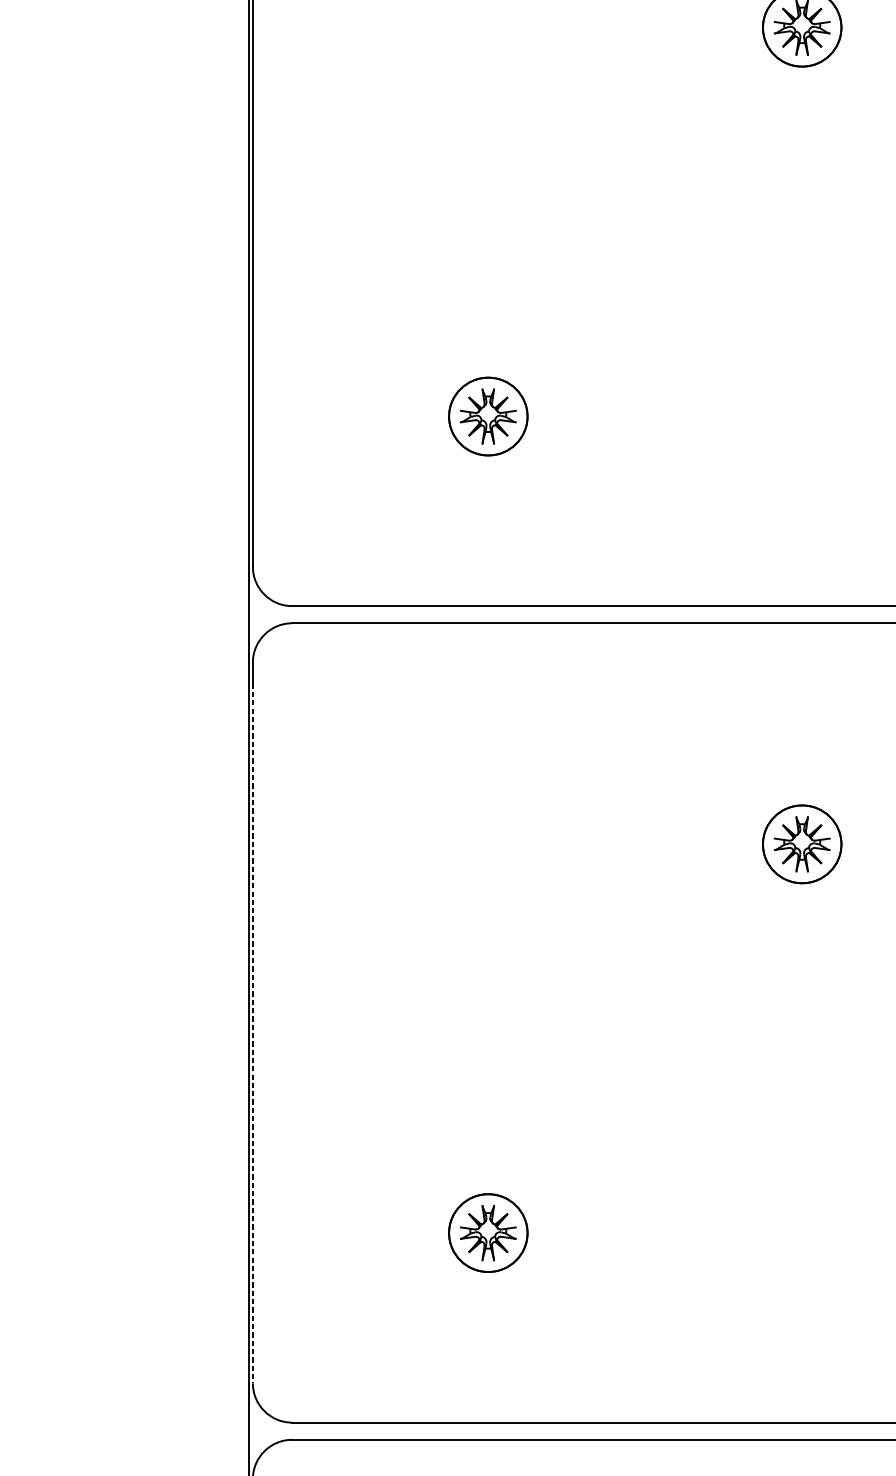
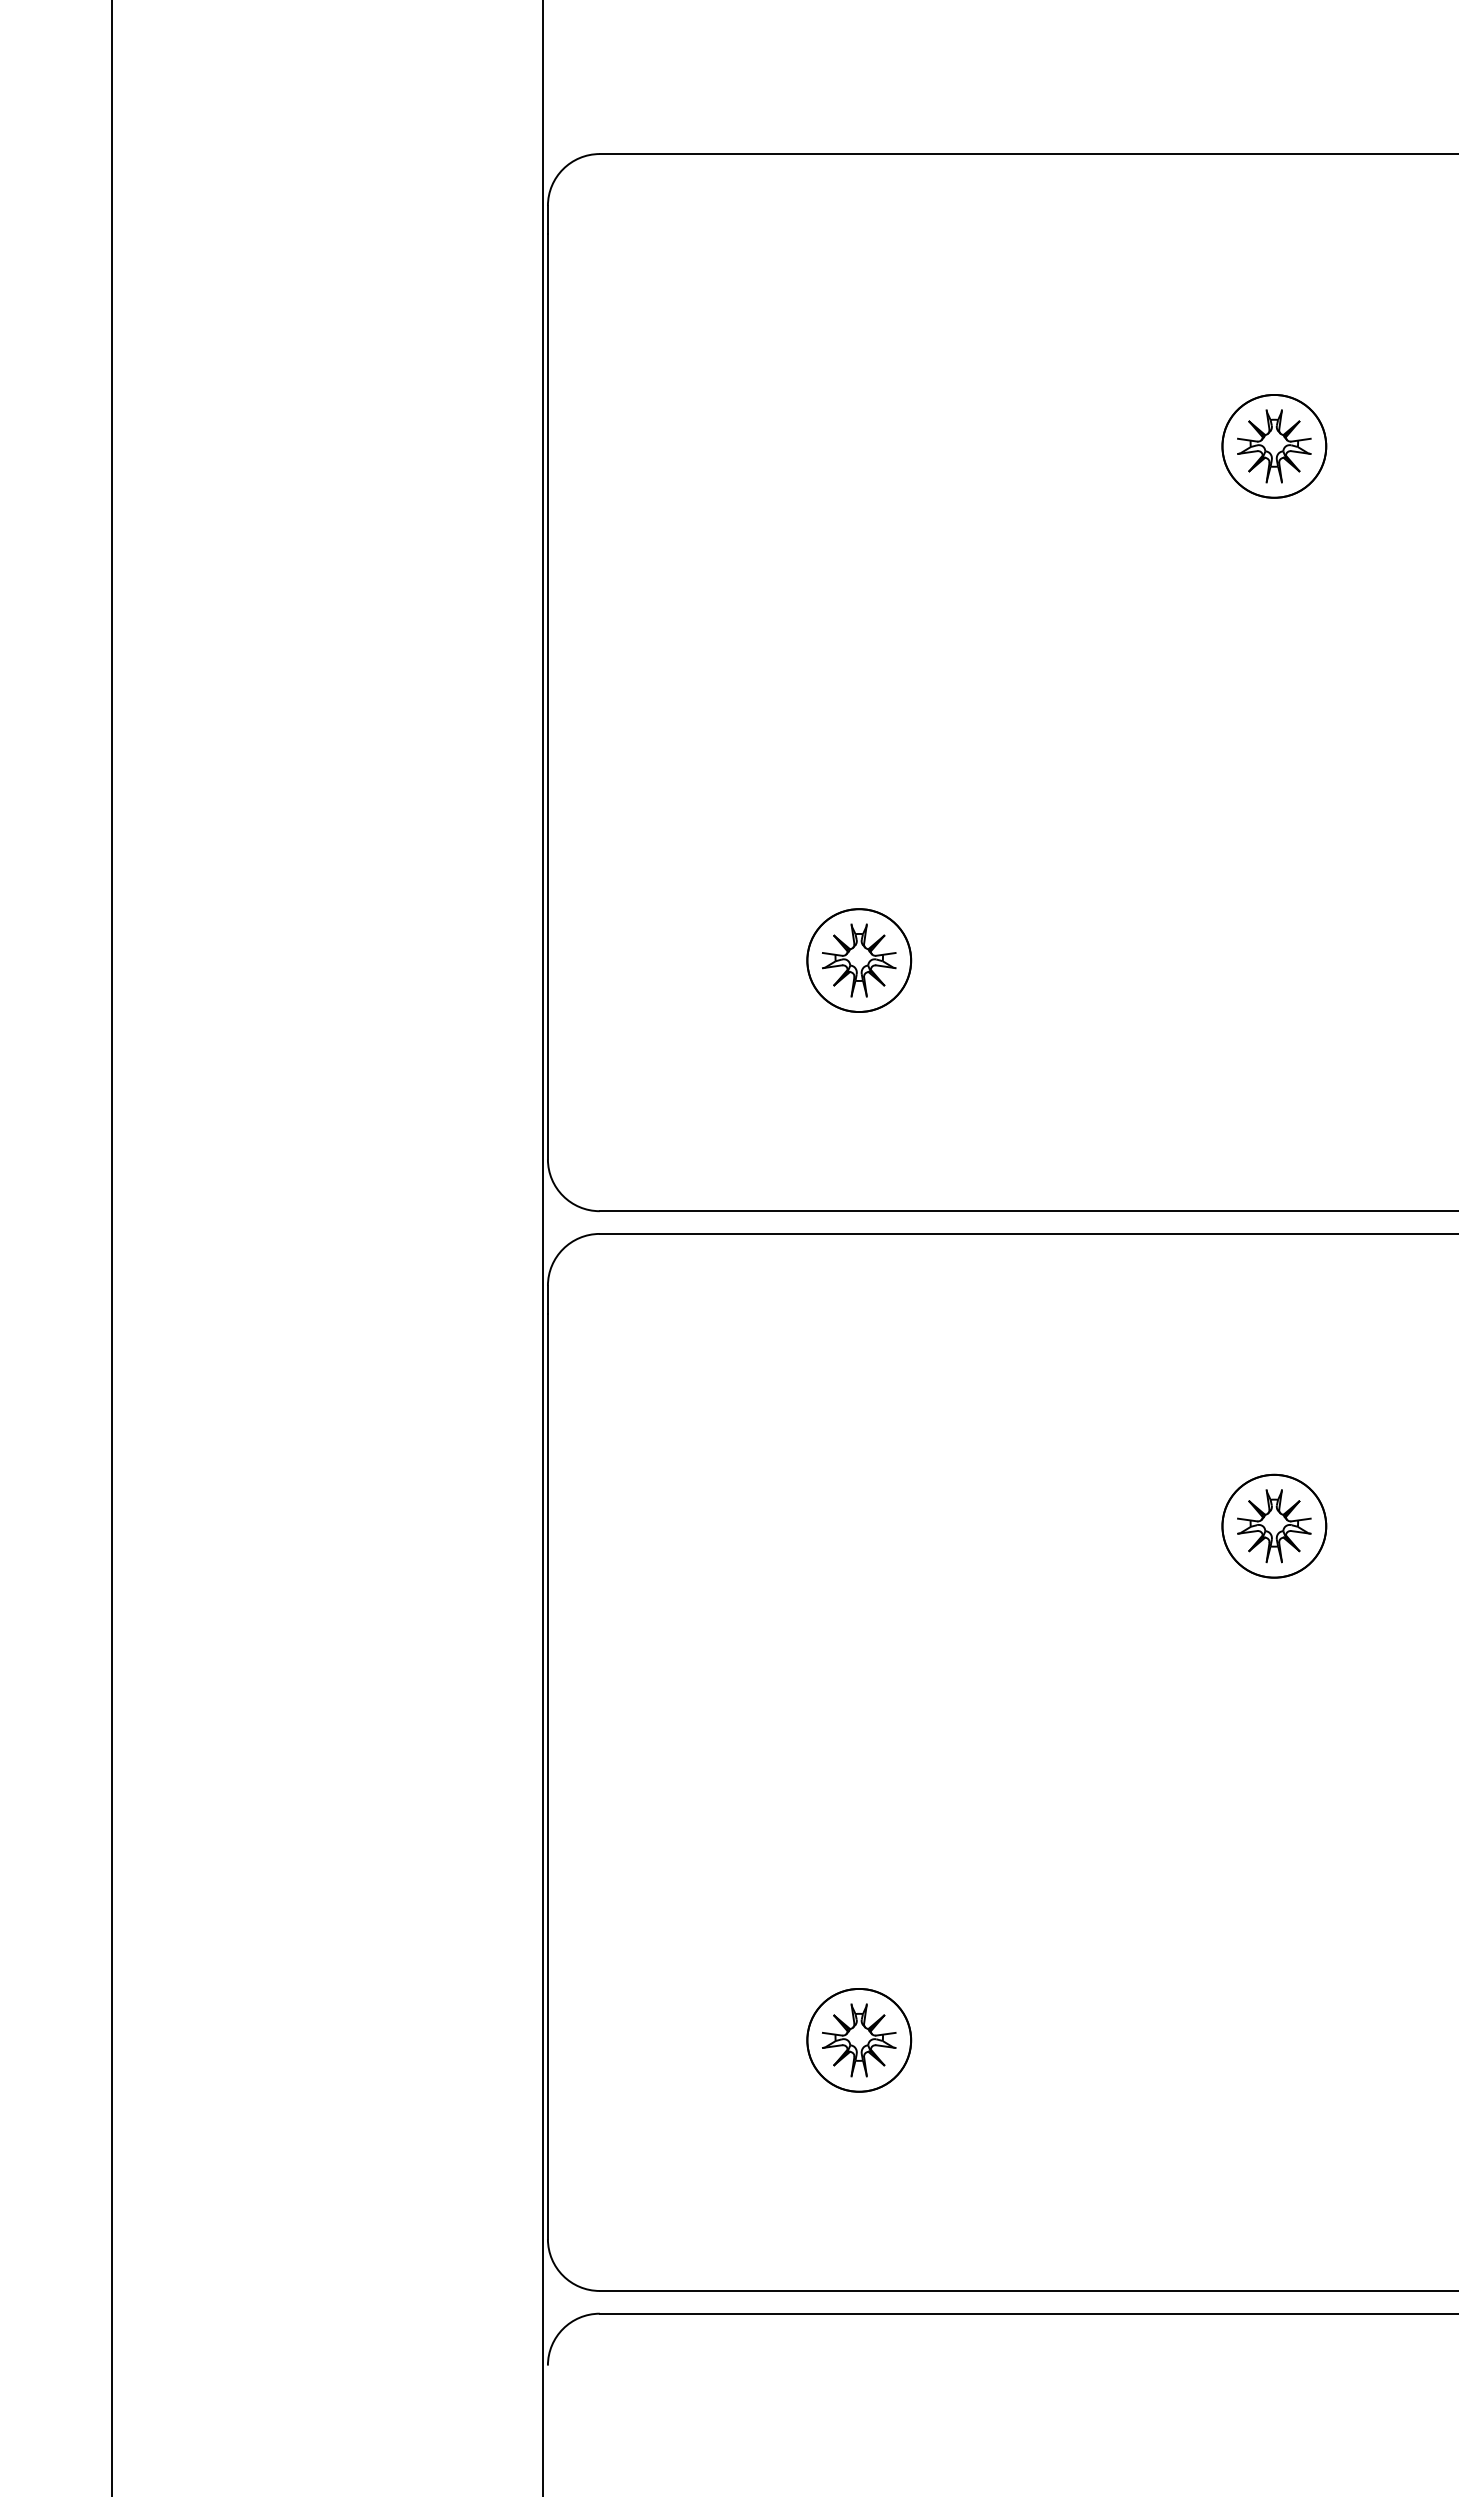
line: (252, 1033) -> (547, 1776), dashed -> solid

